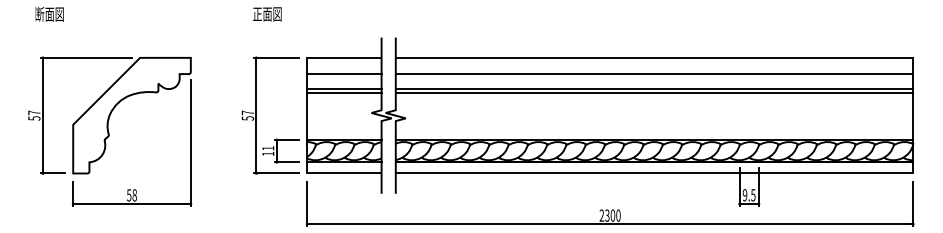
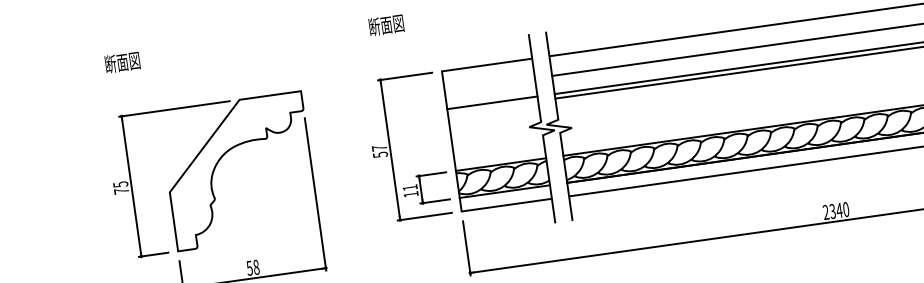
text: (257, 13) -> (374, 26), 正面図 -> 断面図
line: (344, 74) -> (490, 85), removed
line: (344, 92) -> (493, 106), removed
text: (34, 115) -> (121, 187), 57 -> 75
text: (612, 215) -> (838, 210), 2300 -> 2340

